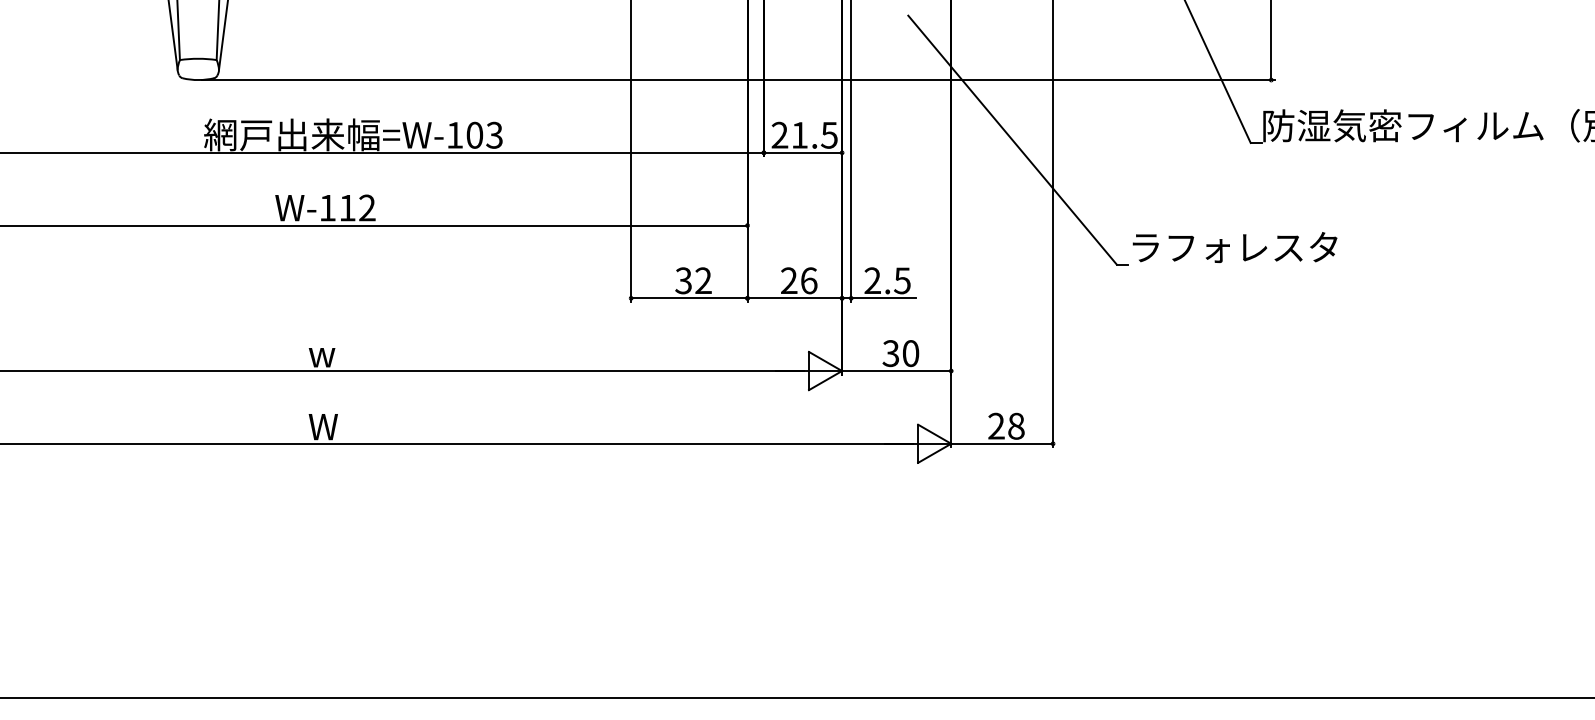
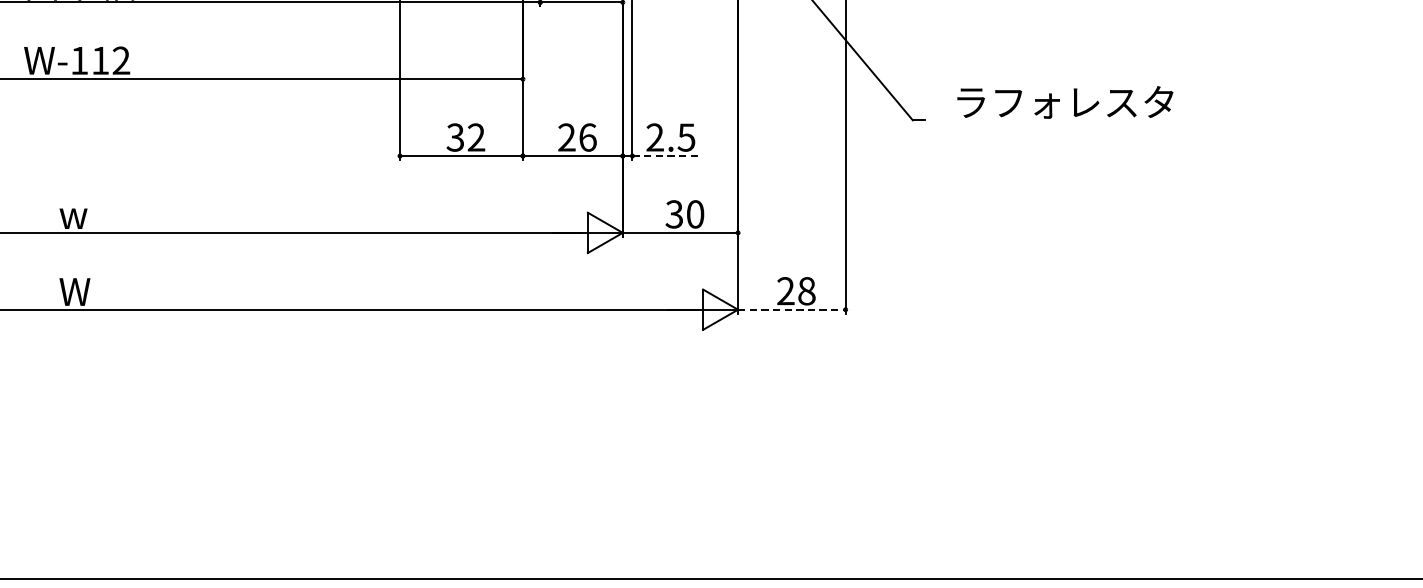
text: (1234, 247) -> (1064, 102), moved
line: (883, 298) -> (666, 156), solid -> dashed
line: (1002, 443) -> (792, 309), solid -> dashed

